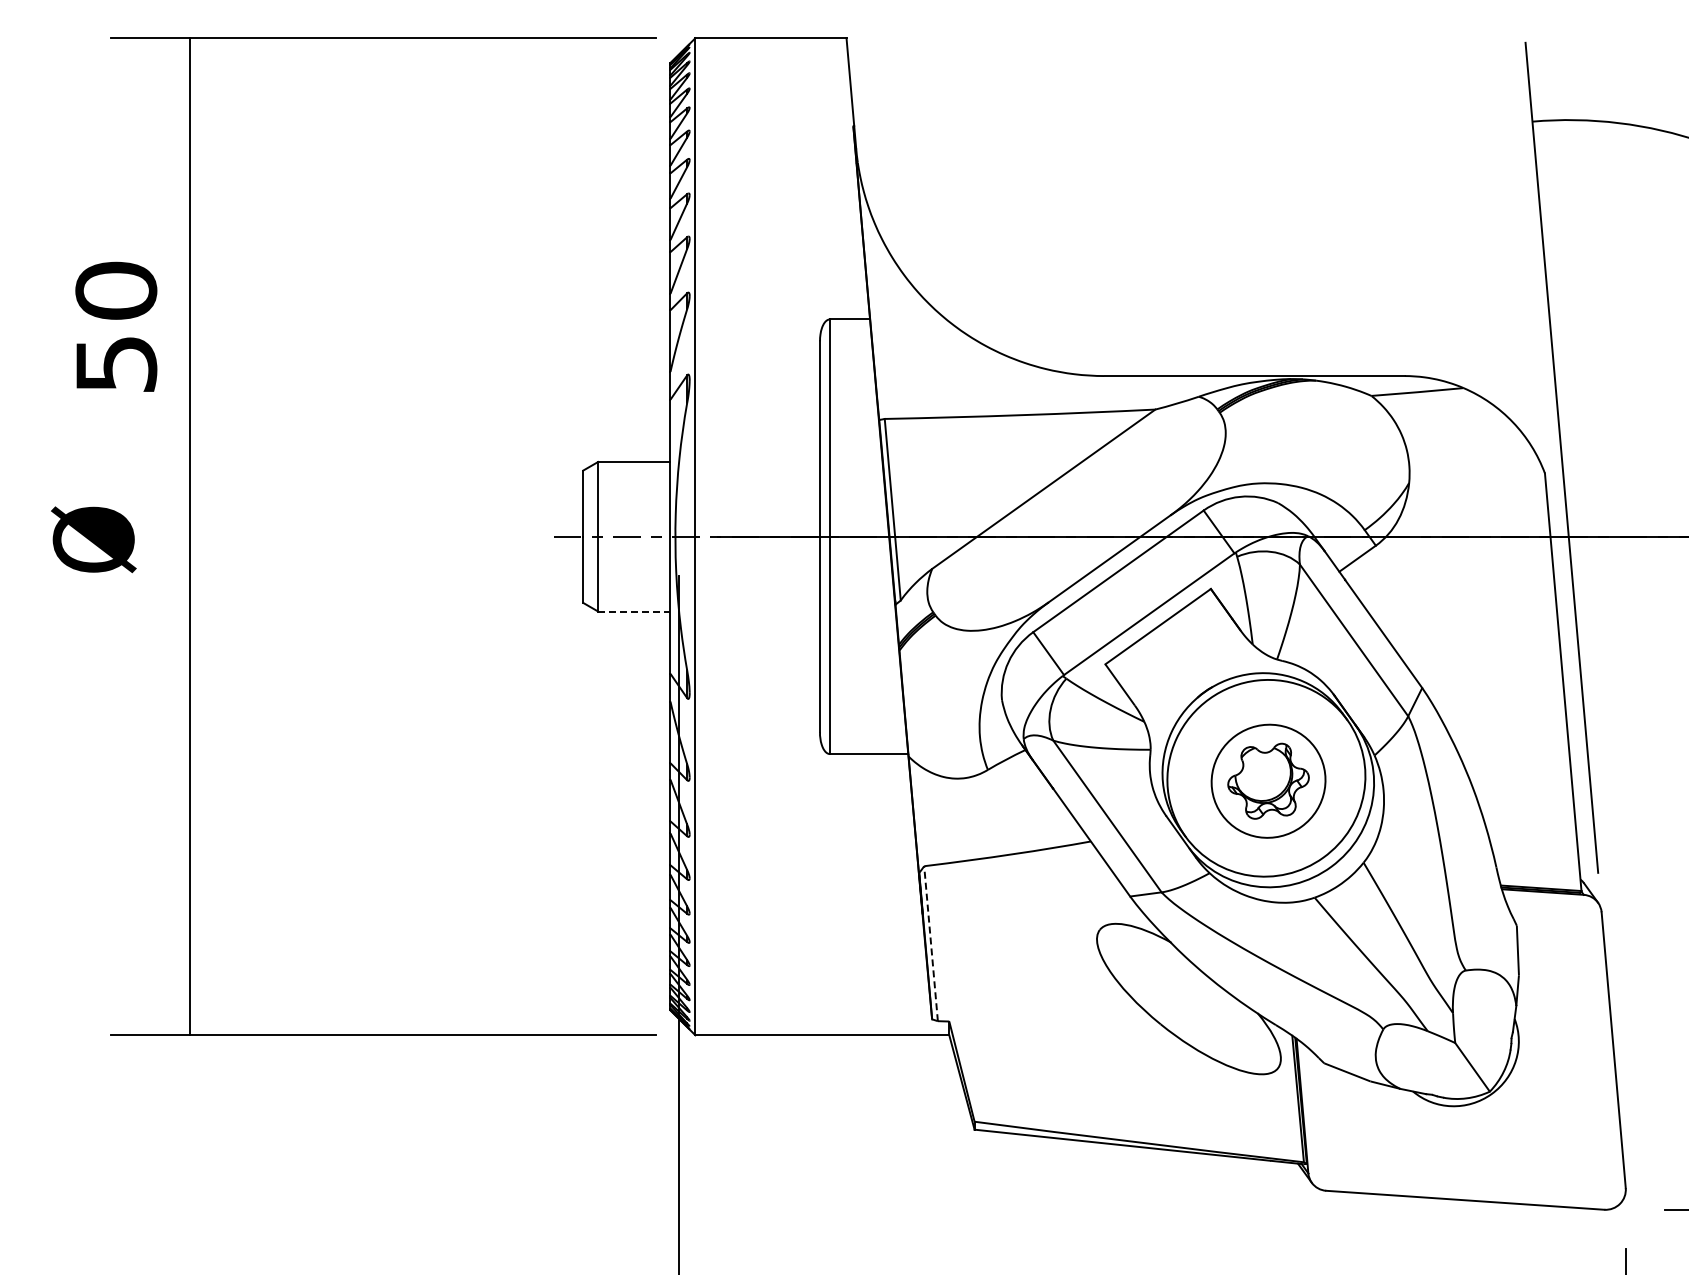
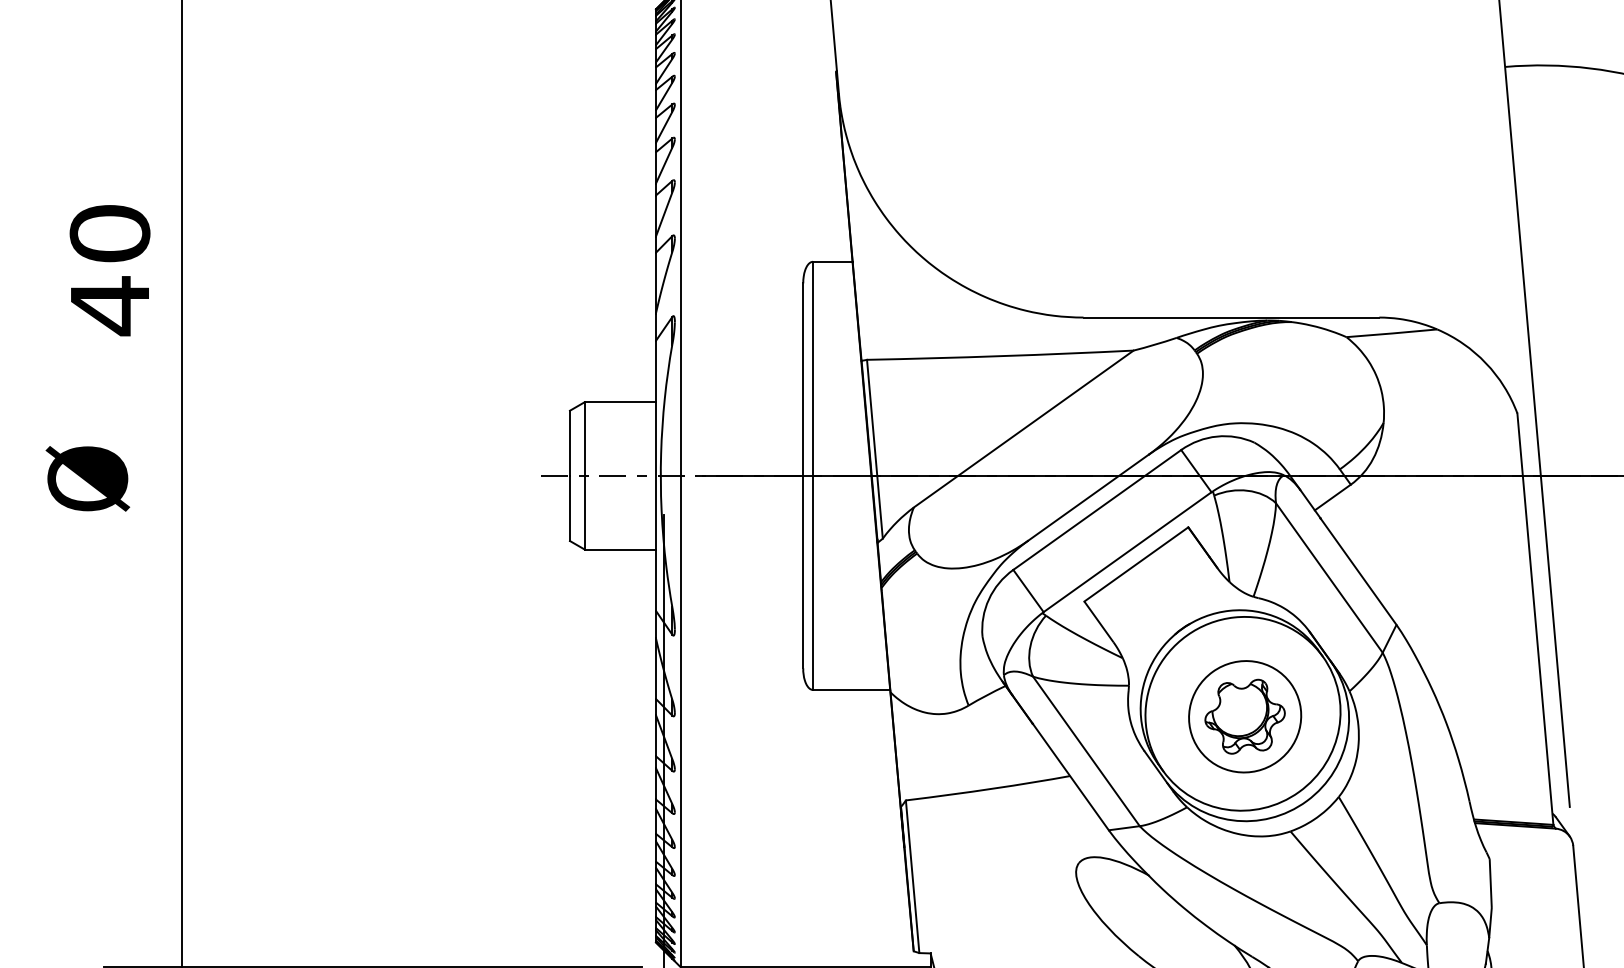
text: (116, 364) -> (110, 306), 50 -> 40
line: (634, 611) -> (620, 549), dashed -> solid
line: (931, 943) -> (913, 876), dashed -> solid

